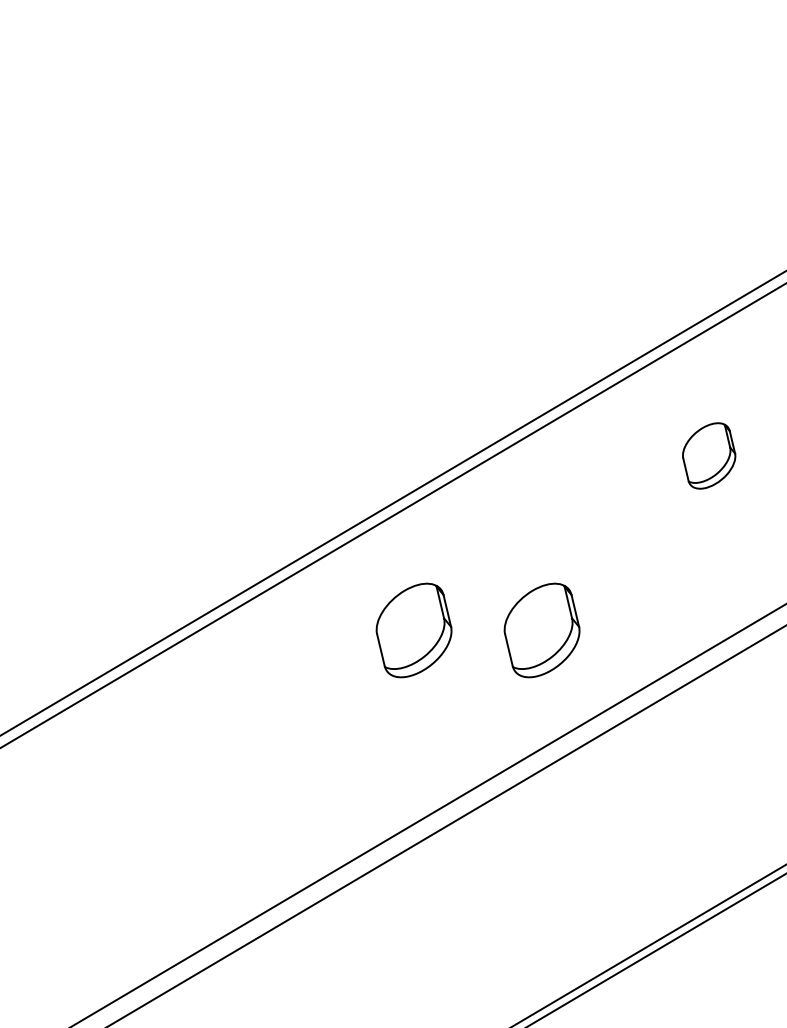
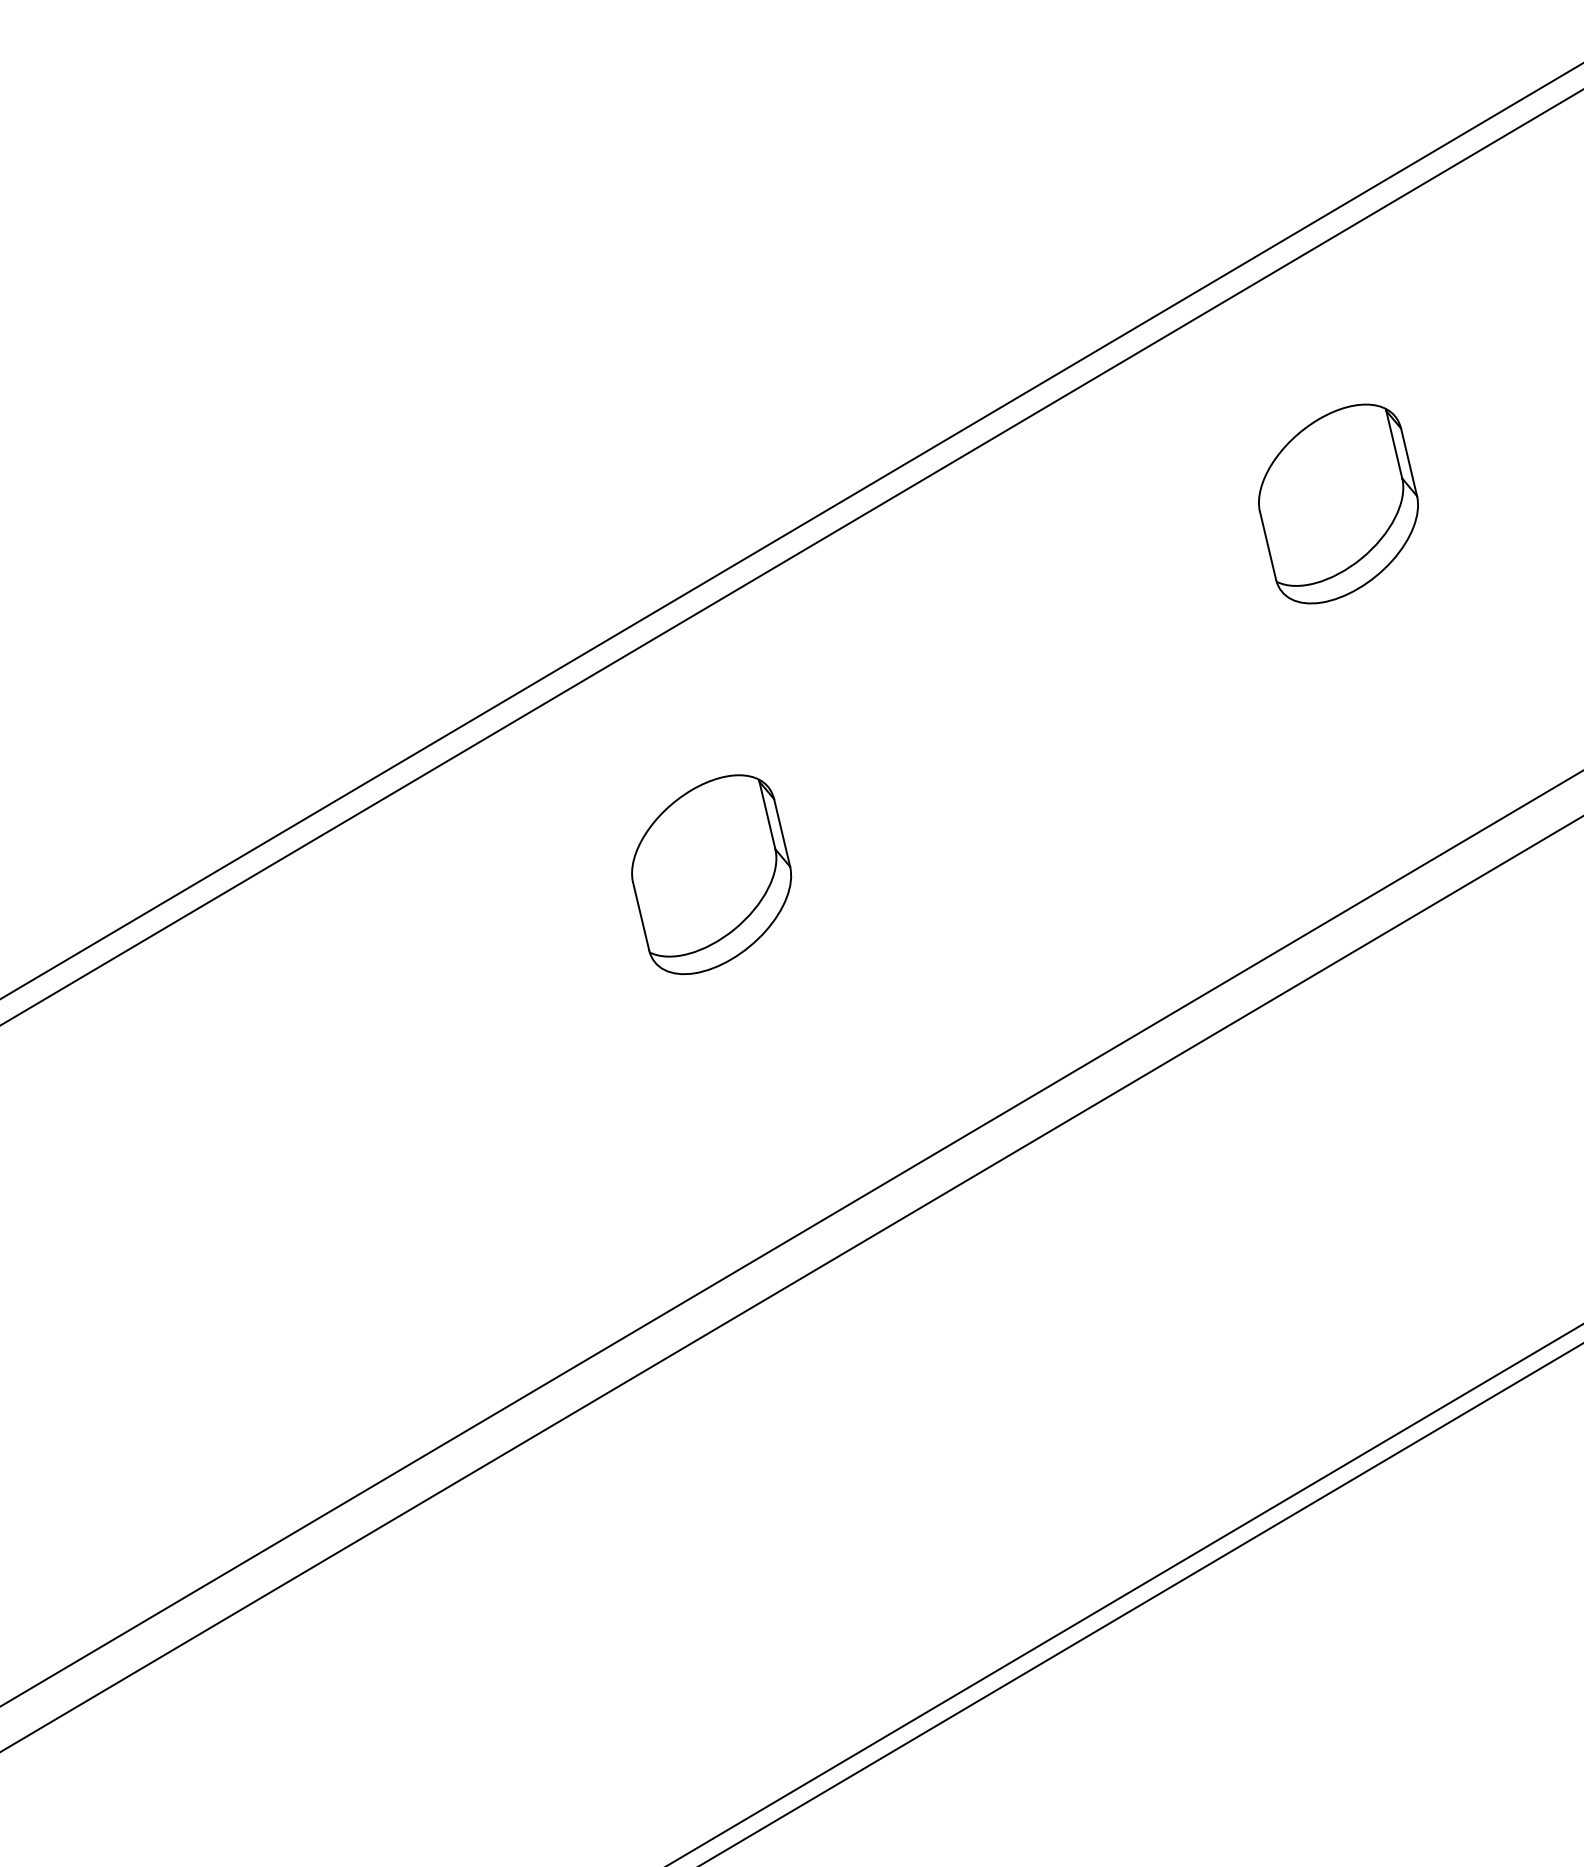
part: (708, 455) -> (1336, 503), size x1.43
part: (541, 630) -> (982, 874), removed

